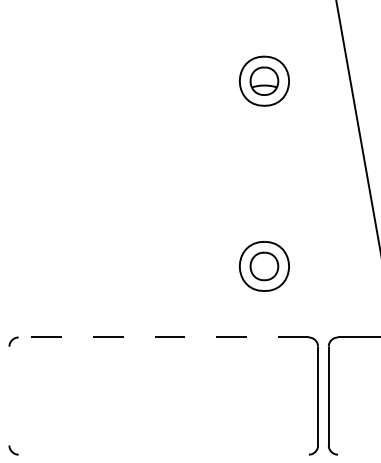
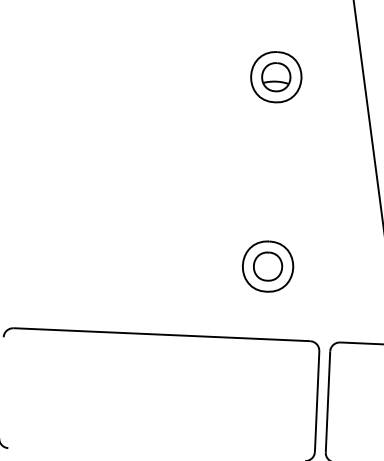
line: (163, 337) -> (161, 334), dashed -> solid

